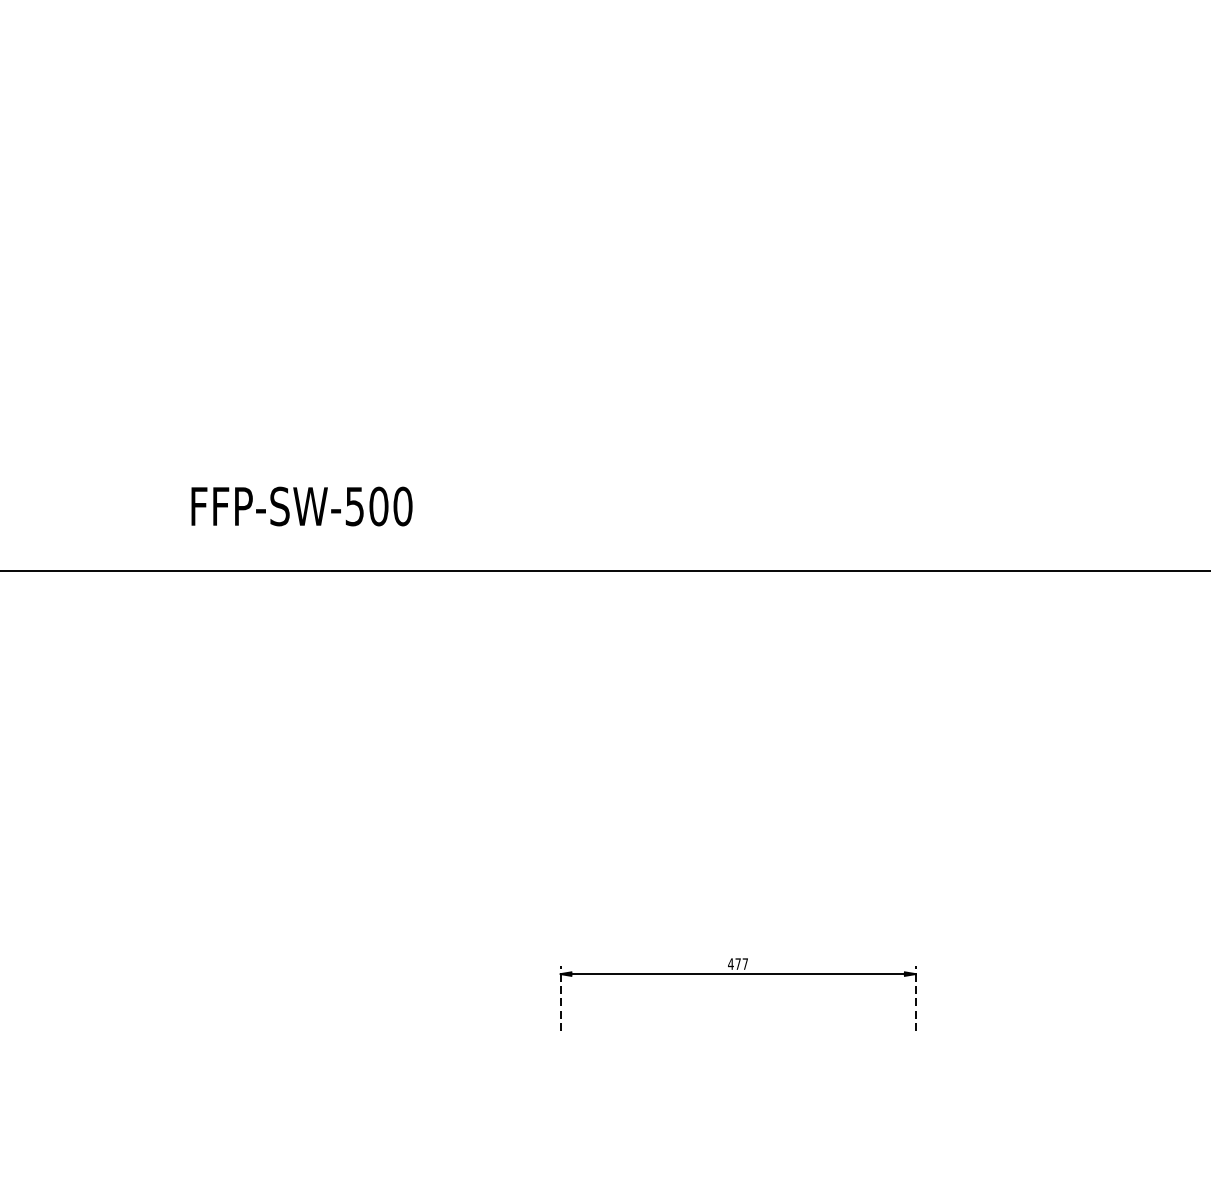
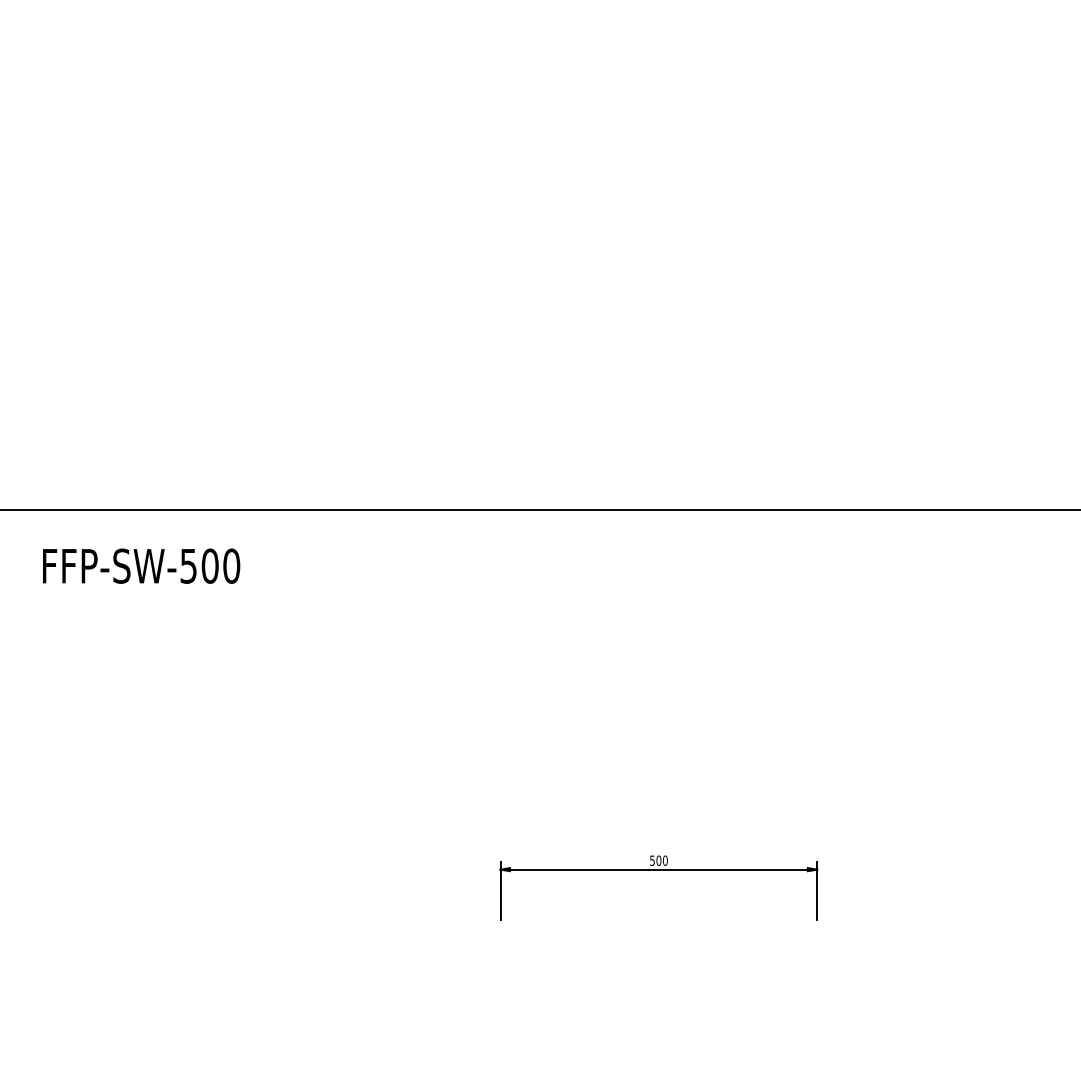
text: (301, 505) -> (141, 565), moved
text: (737, 963) -> (658, 860), 477 -> 500
line: (560, 997) -> (500, 890), dashed -> solid
line: (915, 997) -> (817, 890), dashed -> solid

